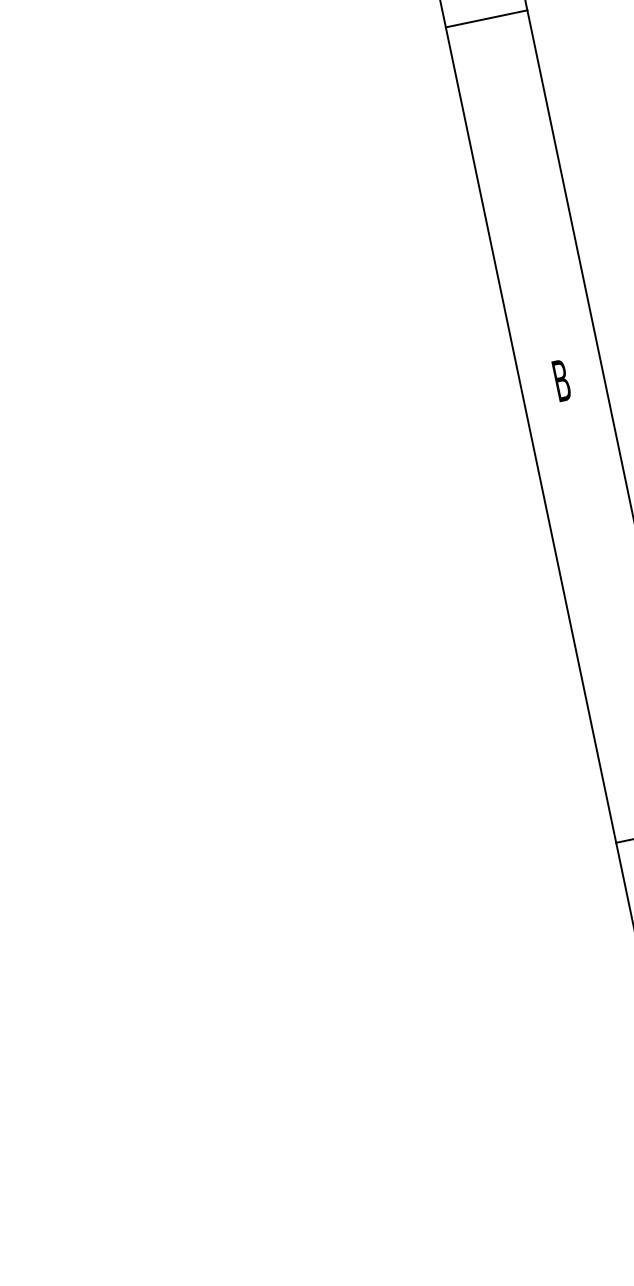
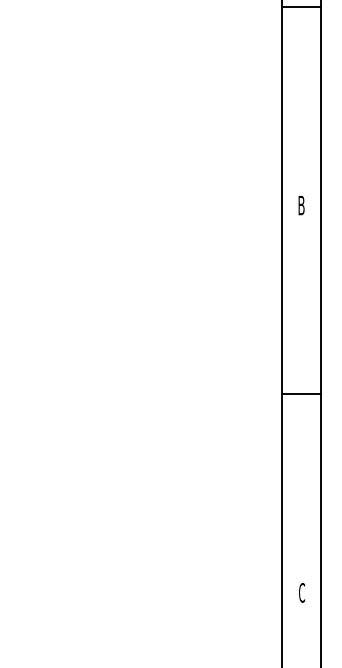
text: (561, 380) -> (301, 205), moved

